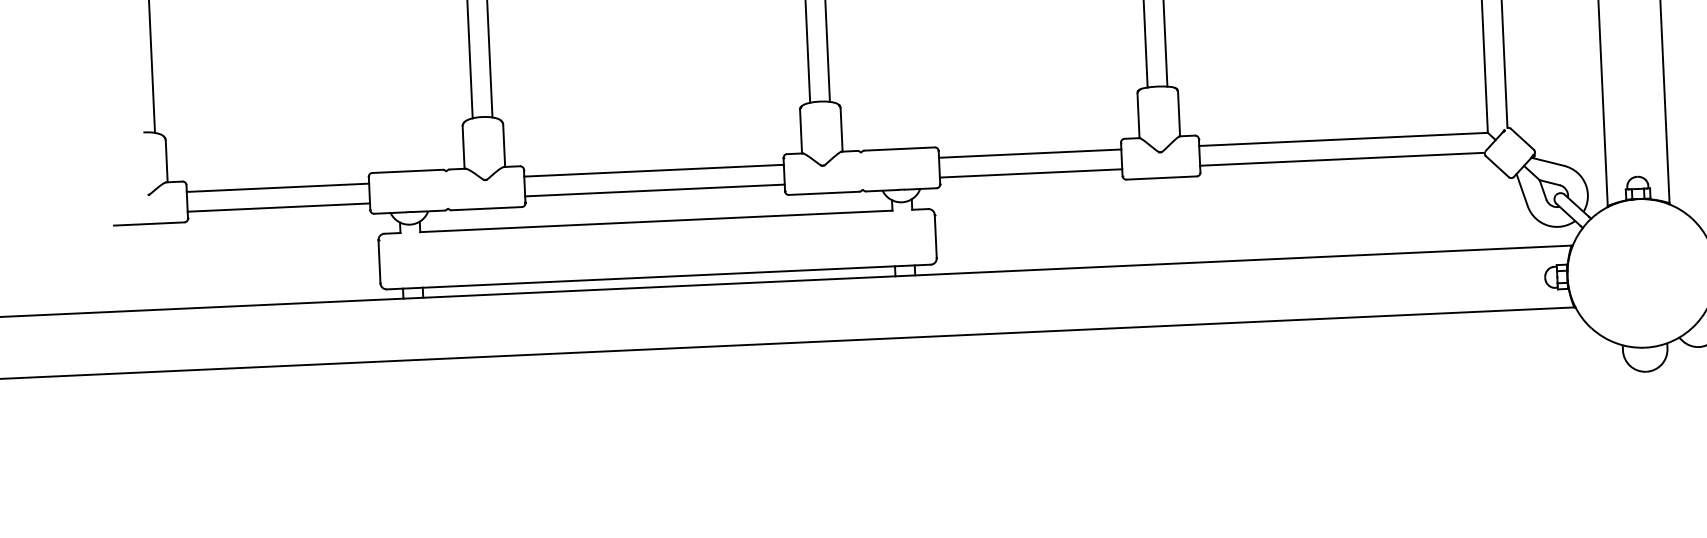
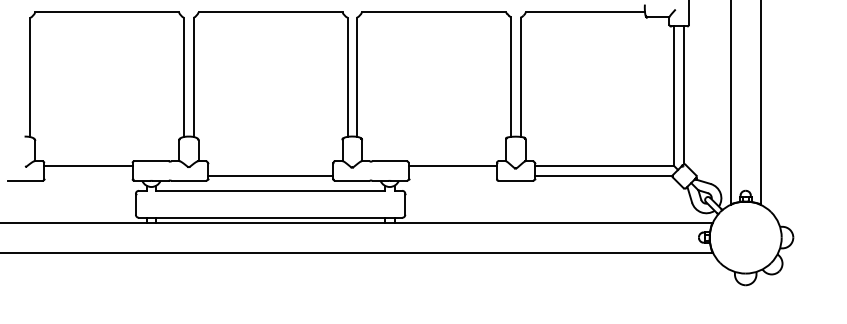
line: (653, 171) -> (270, 166), removed
line: (1030, 172) -> (452, 175), removed
line: (278, 206) -> (88, 175), removed

